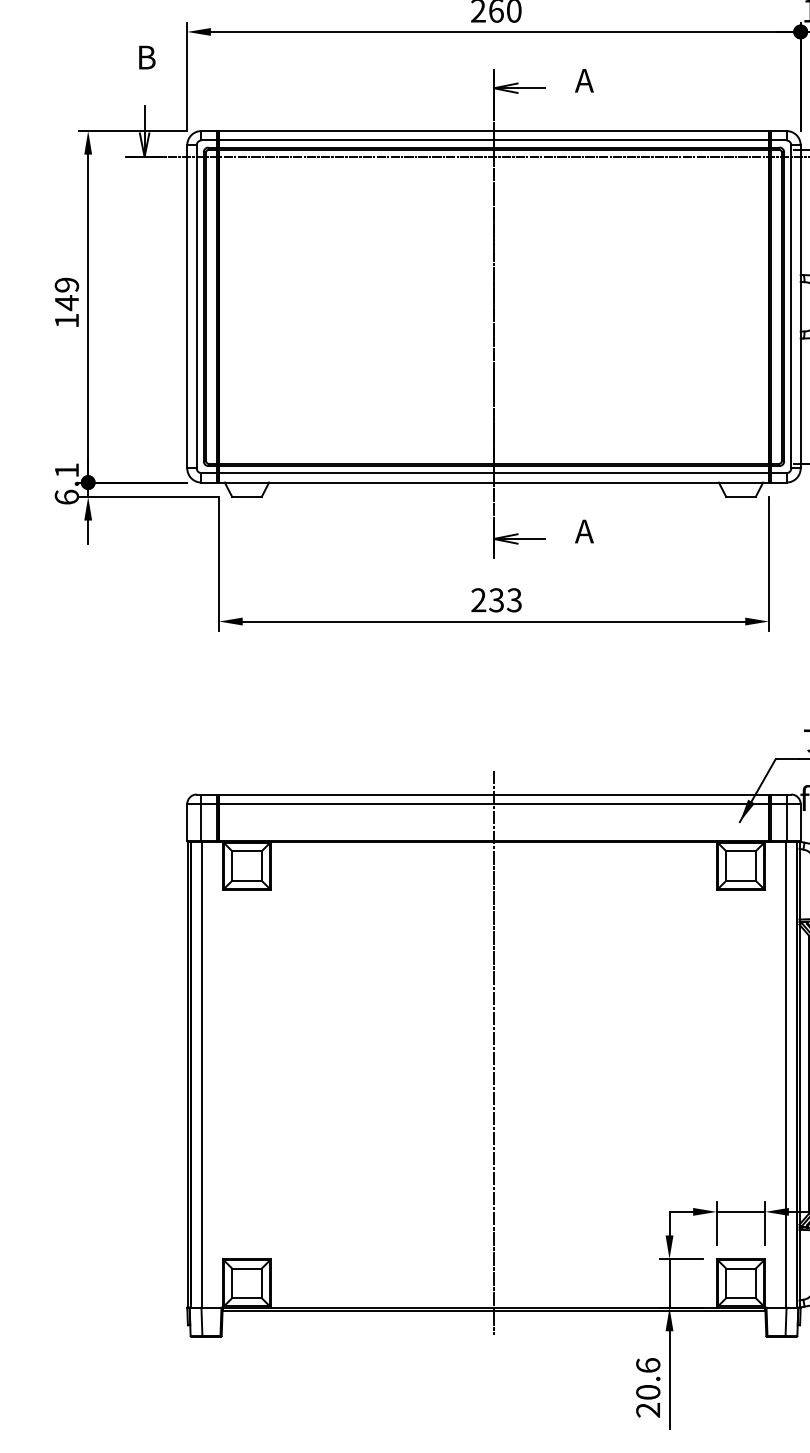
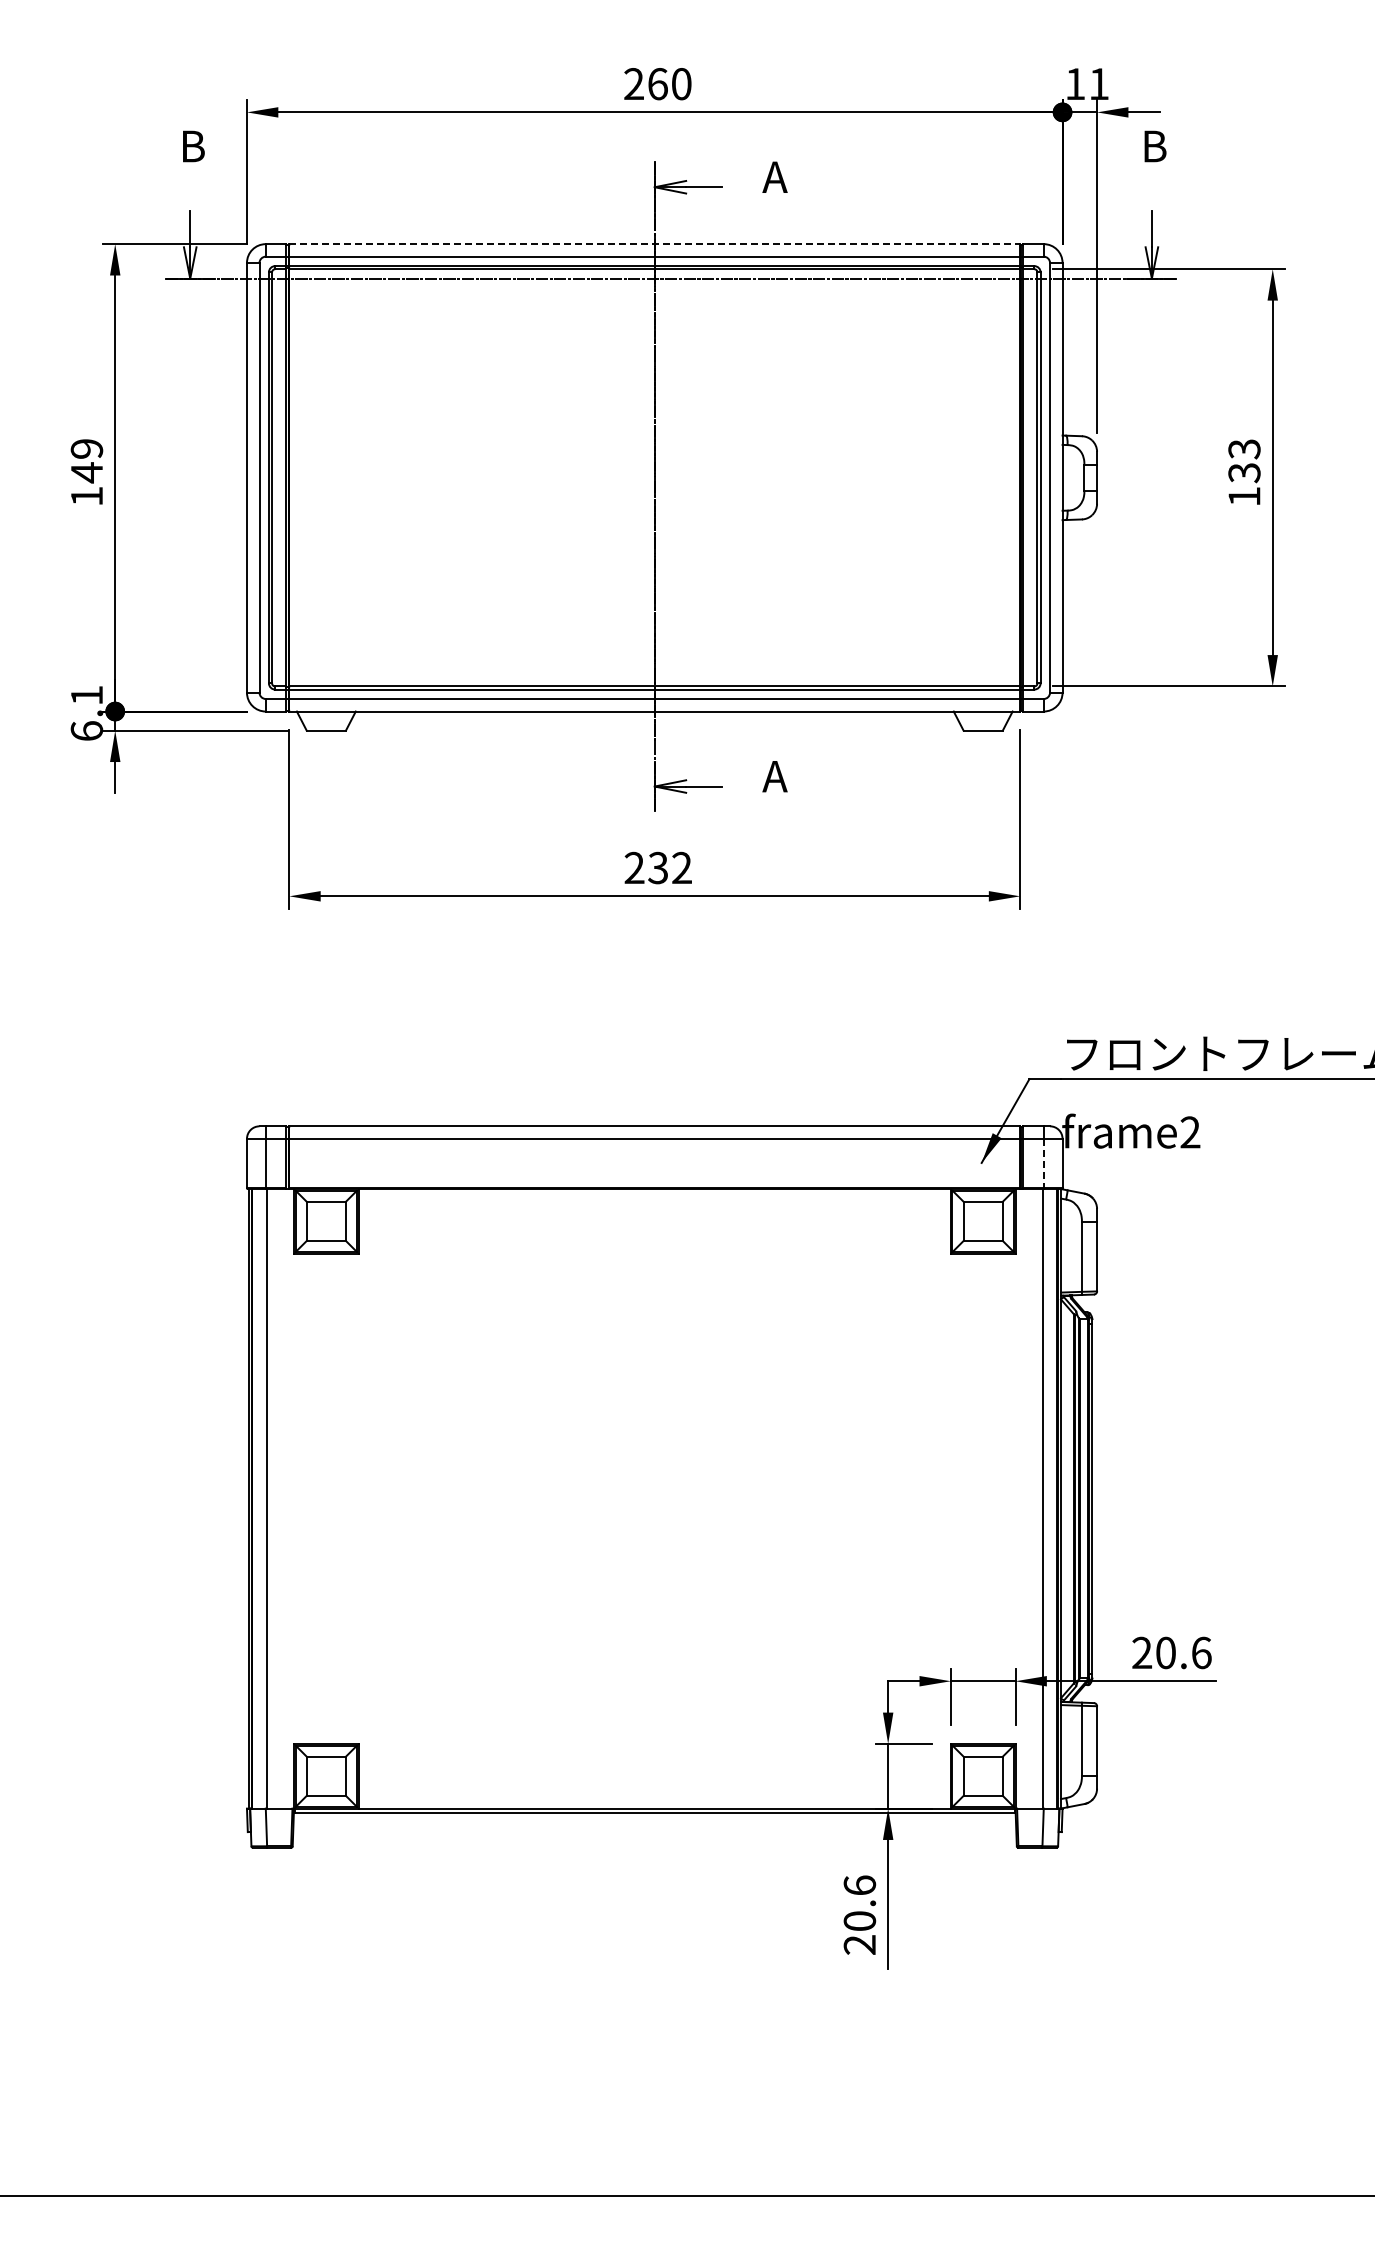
line: (494, 131) -> (655, 244), solid -> dashed
text: (514, 600) -> (681, 868), 233 -> 232
line: (786, 822) -> (1043, 1163), solid -> dashed
line: (493, 1052) -> (654, 1469), removed

